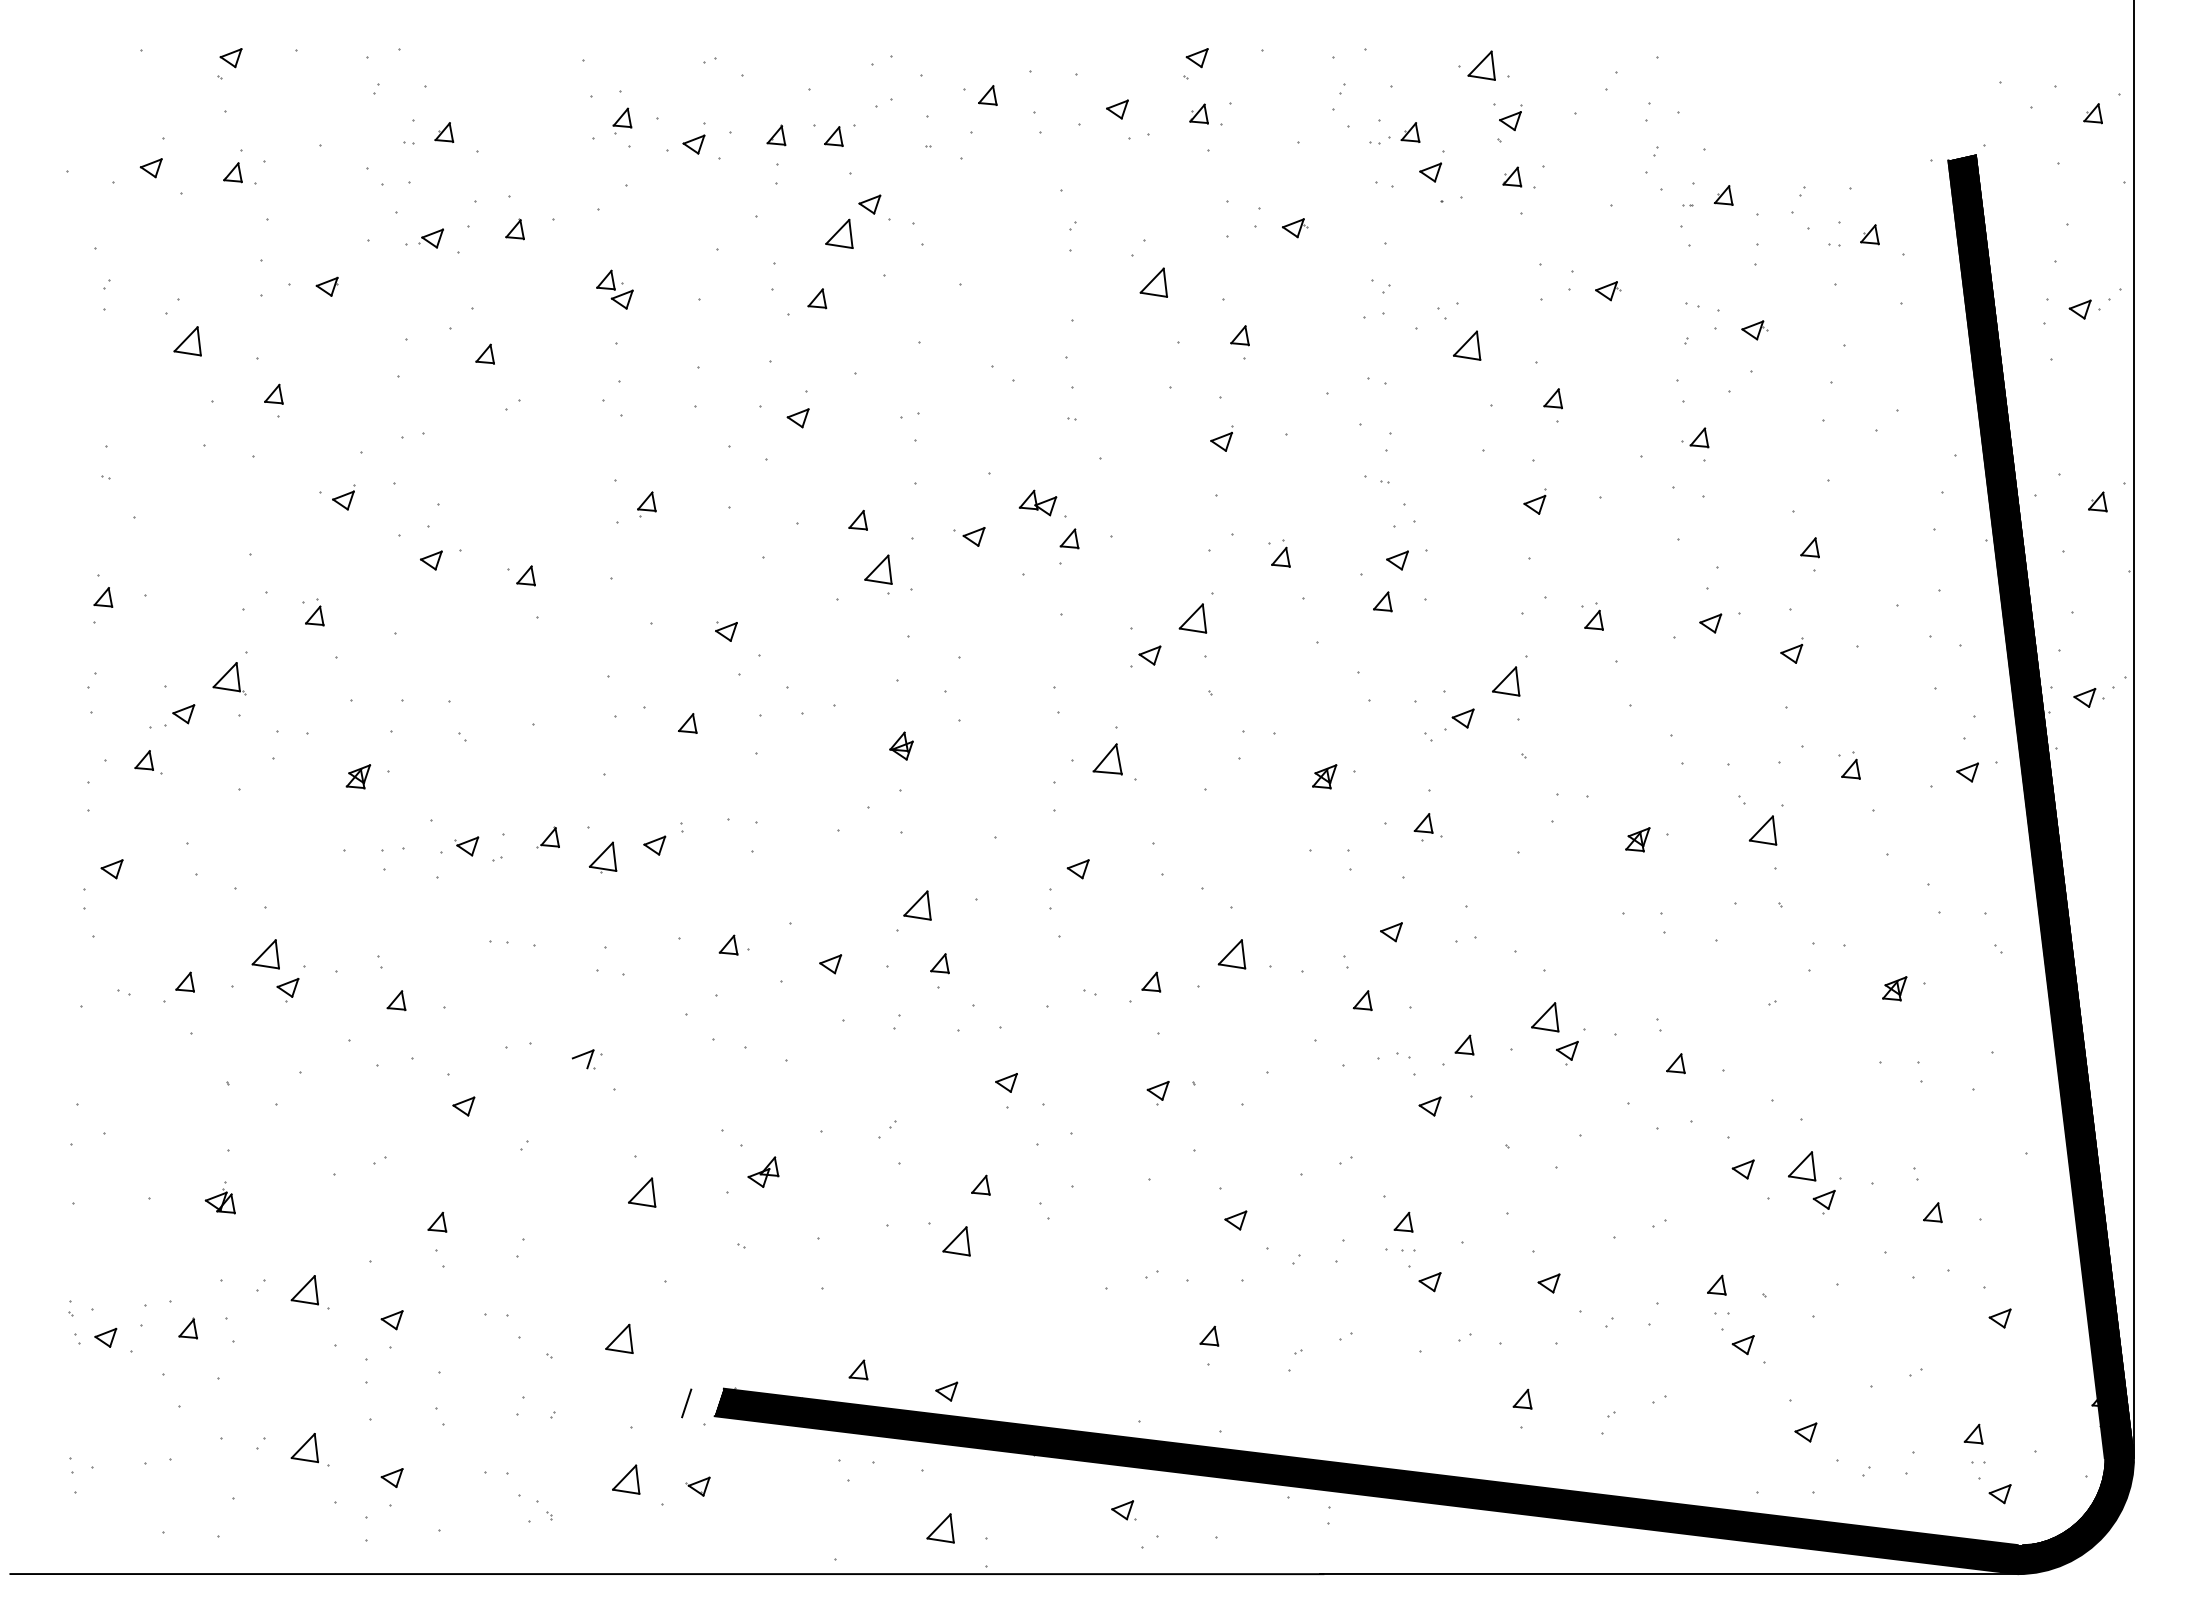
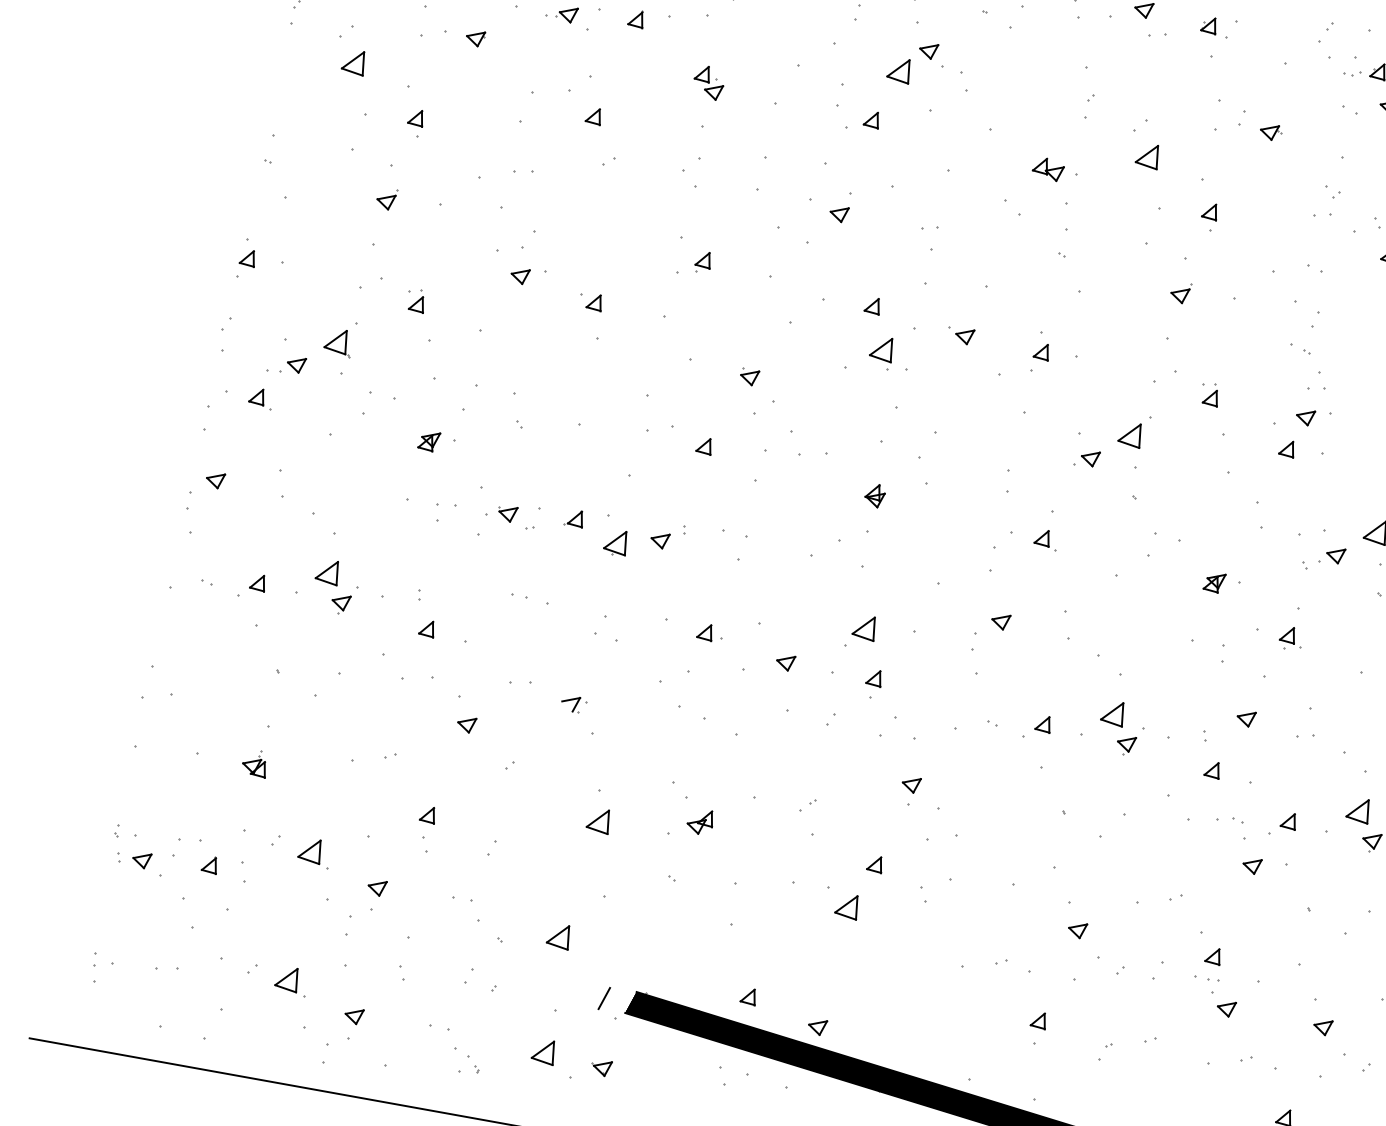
part: (343, 497) -> (386, 199), moved
part: (1037, 502) -> (1047, 168), moved
part: (1114, 762) -> (1045, 540), size x0.62
part: (1157, 1092) -> (1125, 744), moved

